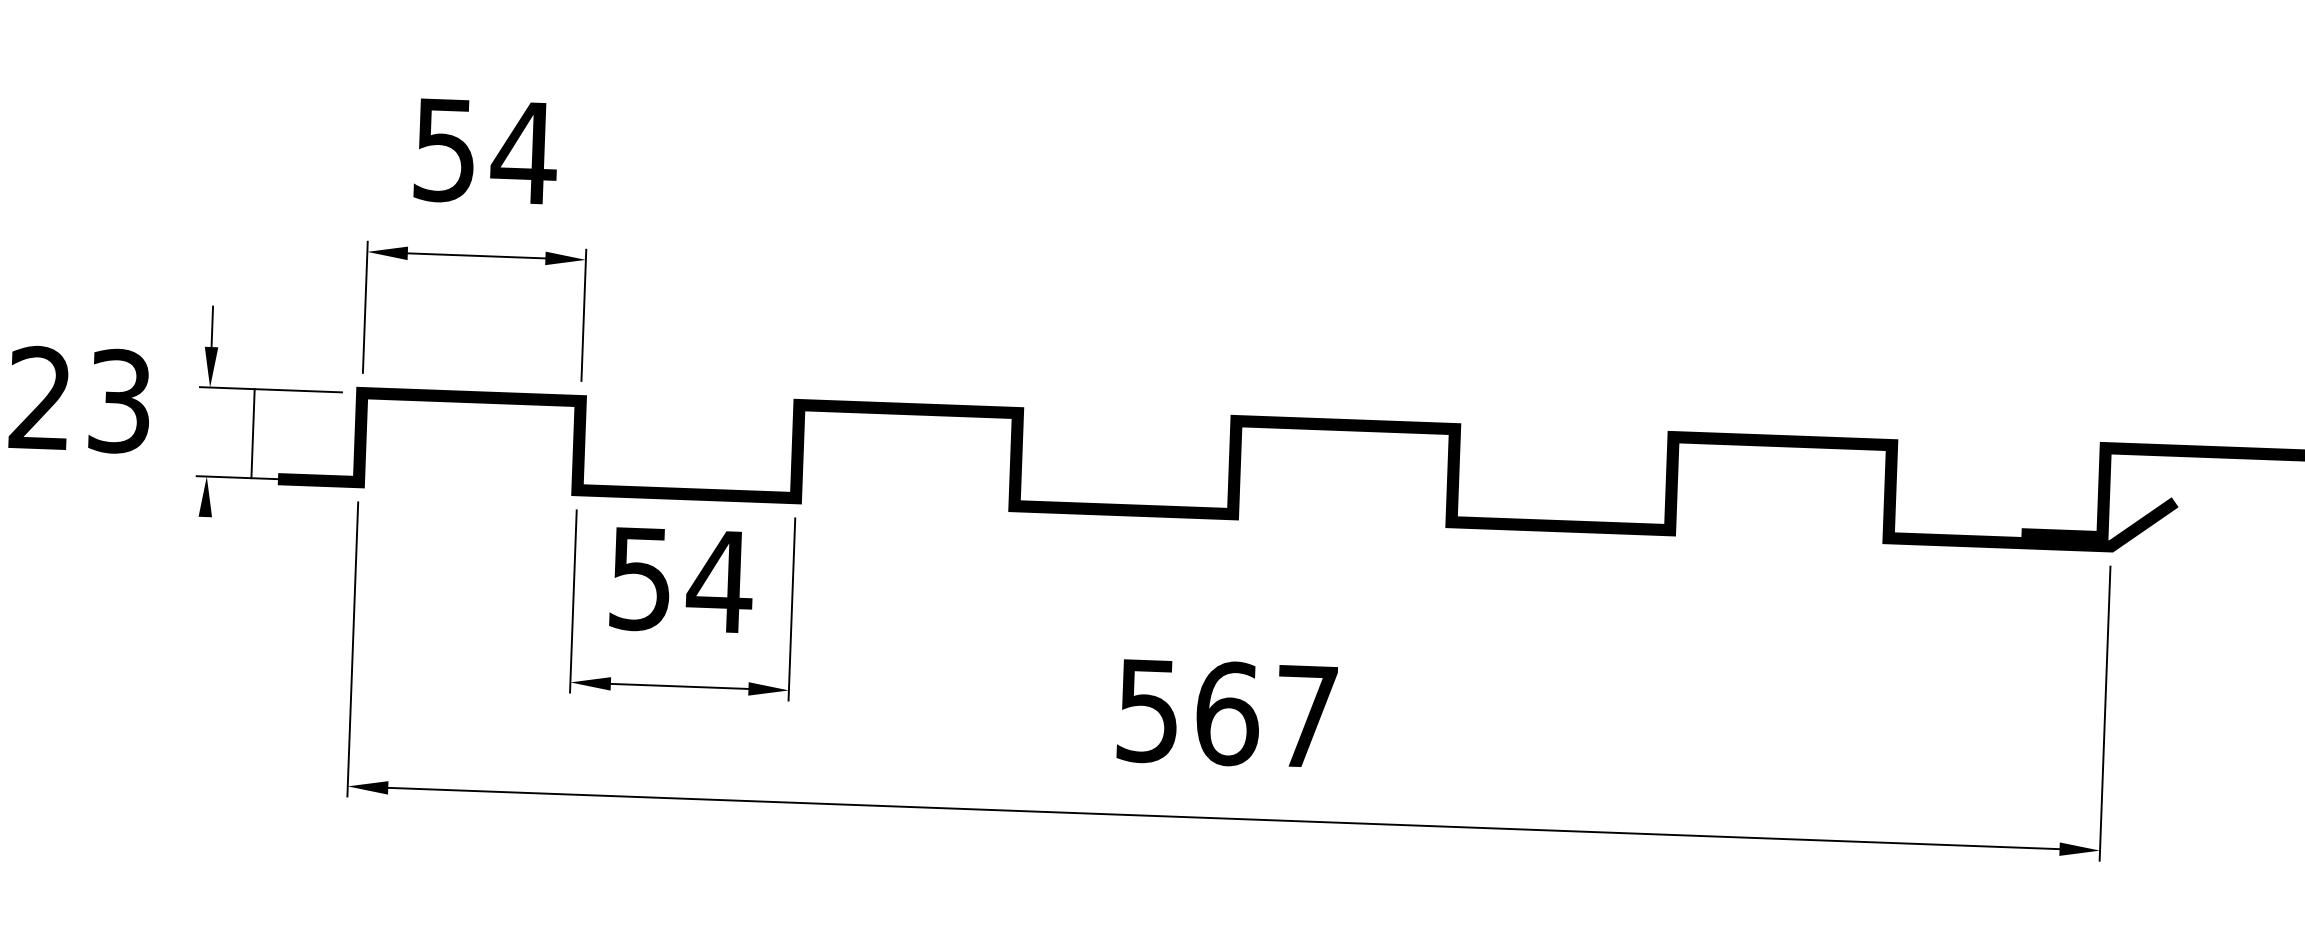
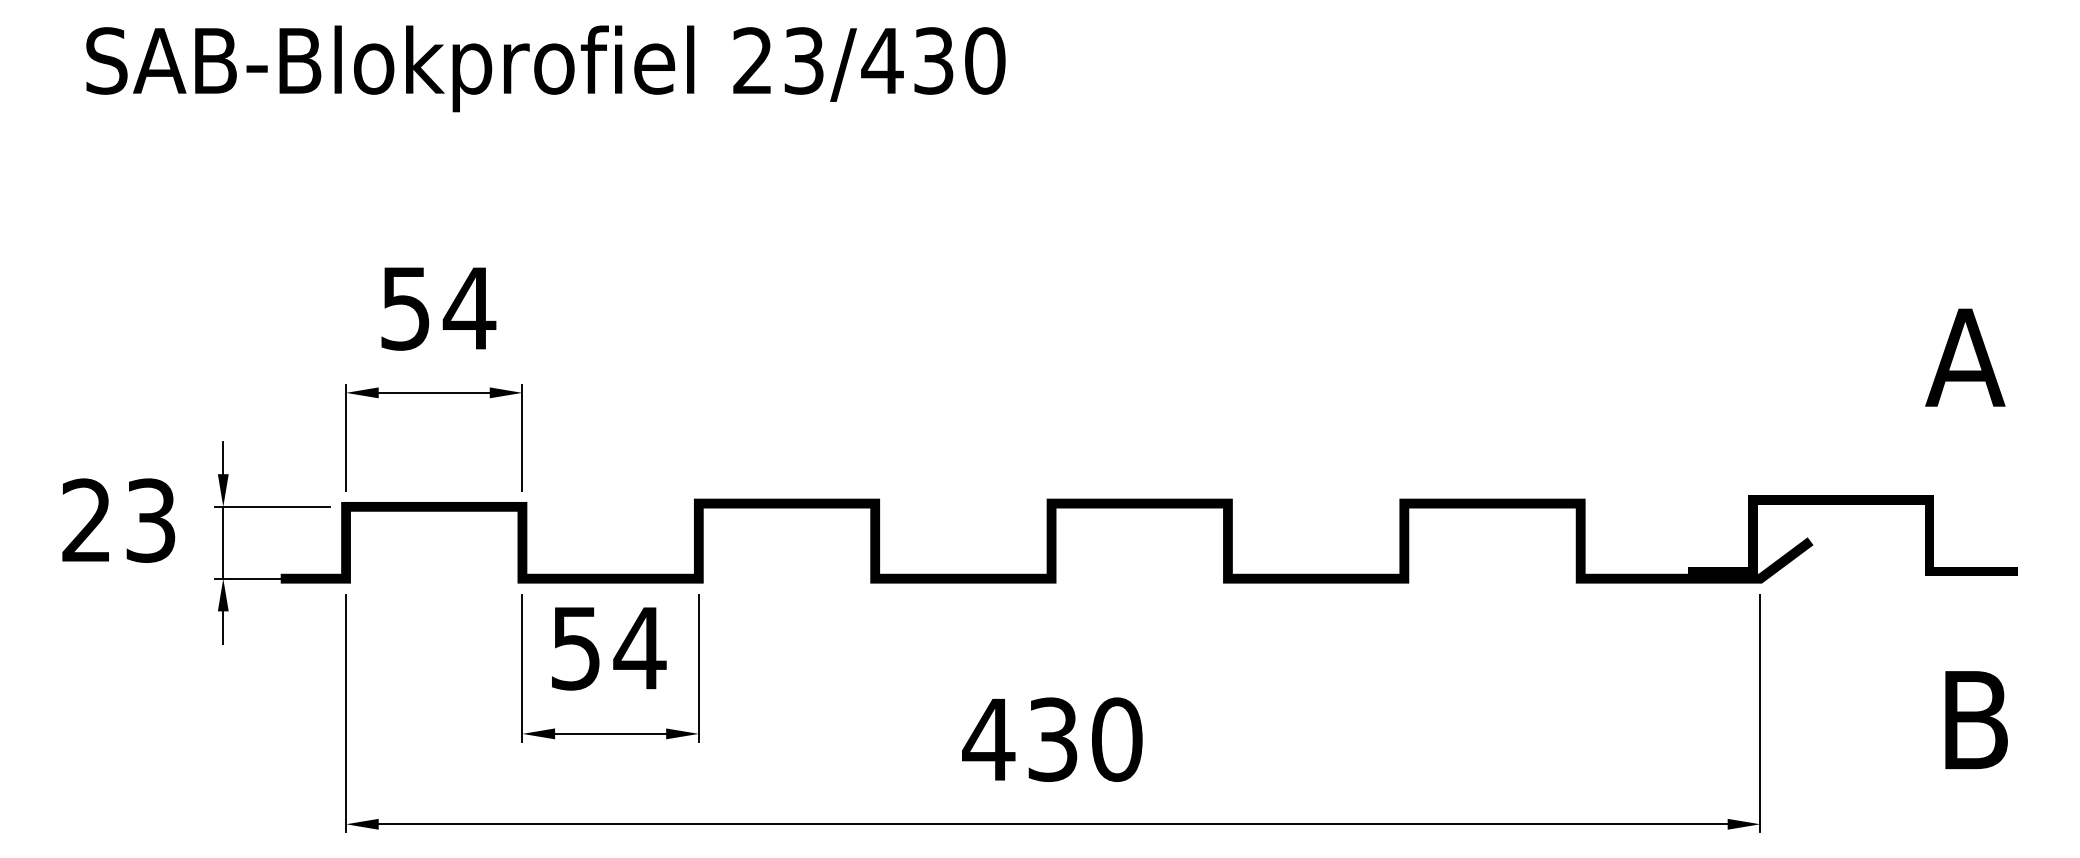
line: (253, 433) -> (223, 542), moved
line: (204, 537) -> (223, 627), added
text: (1226, 713) -> (1052, 739), 567 -> 430

